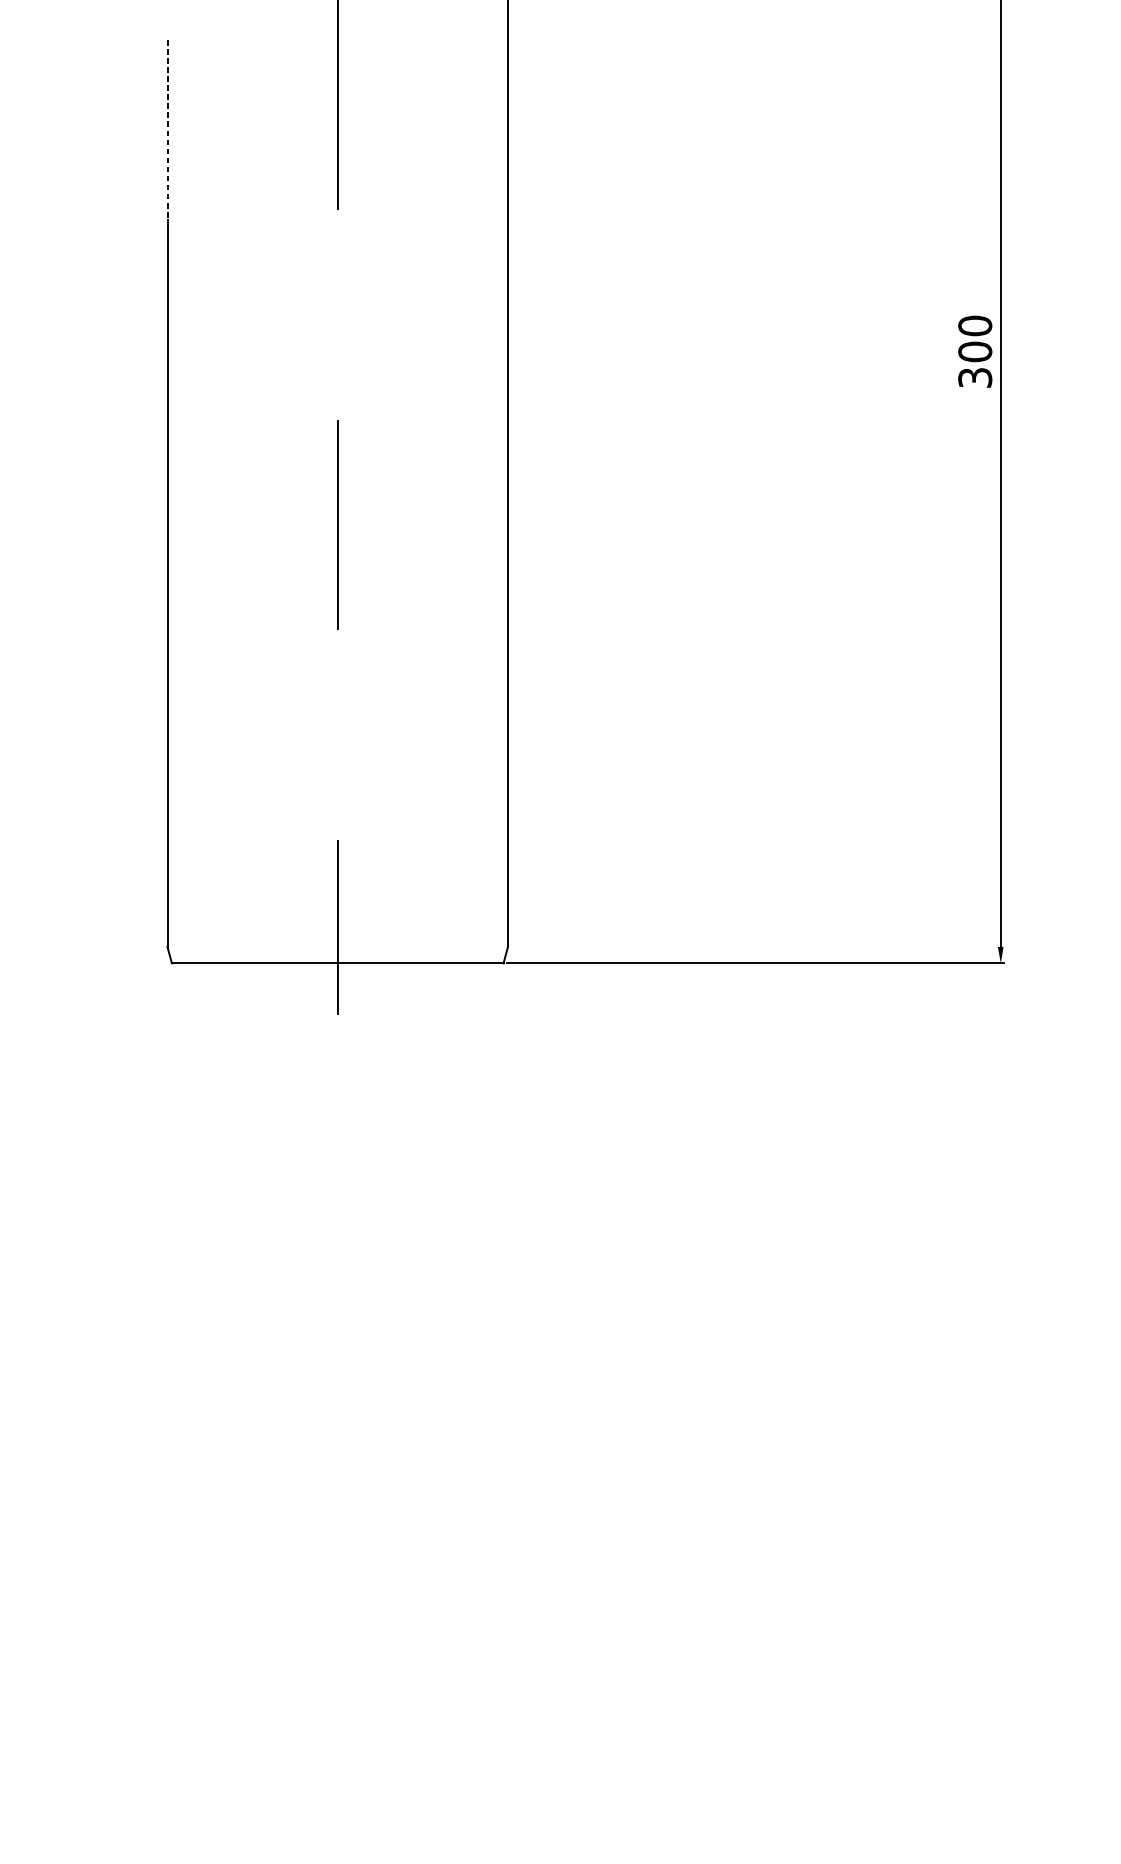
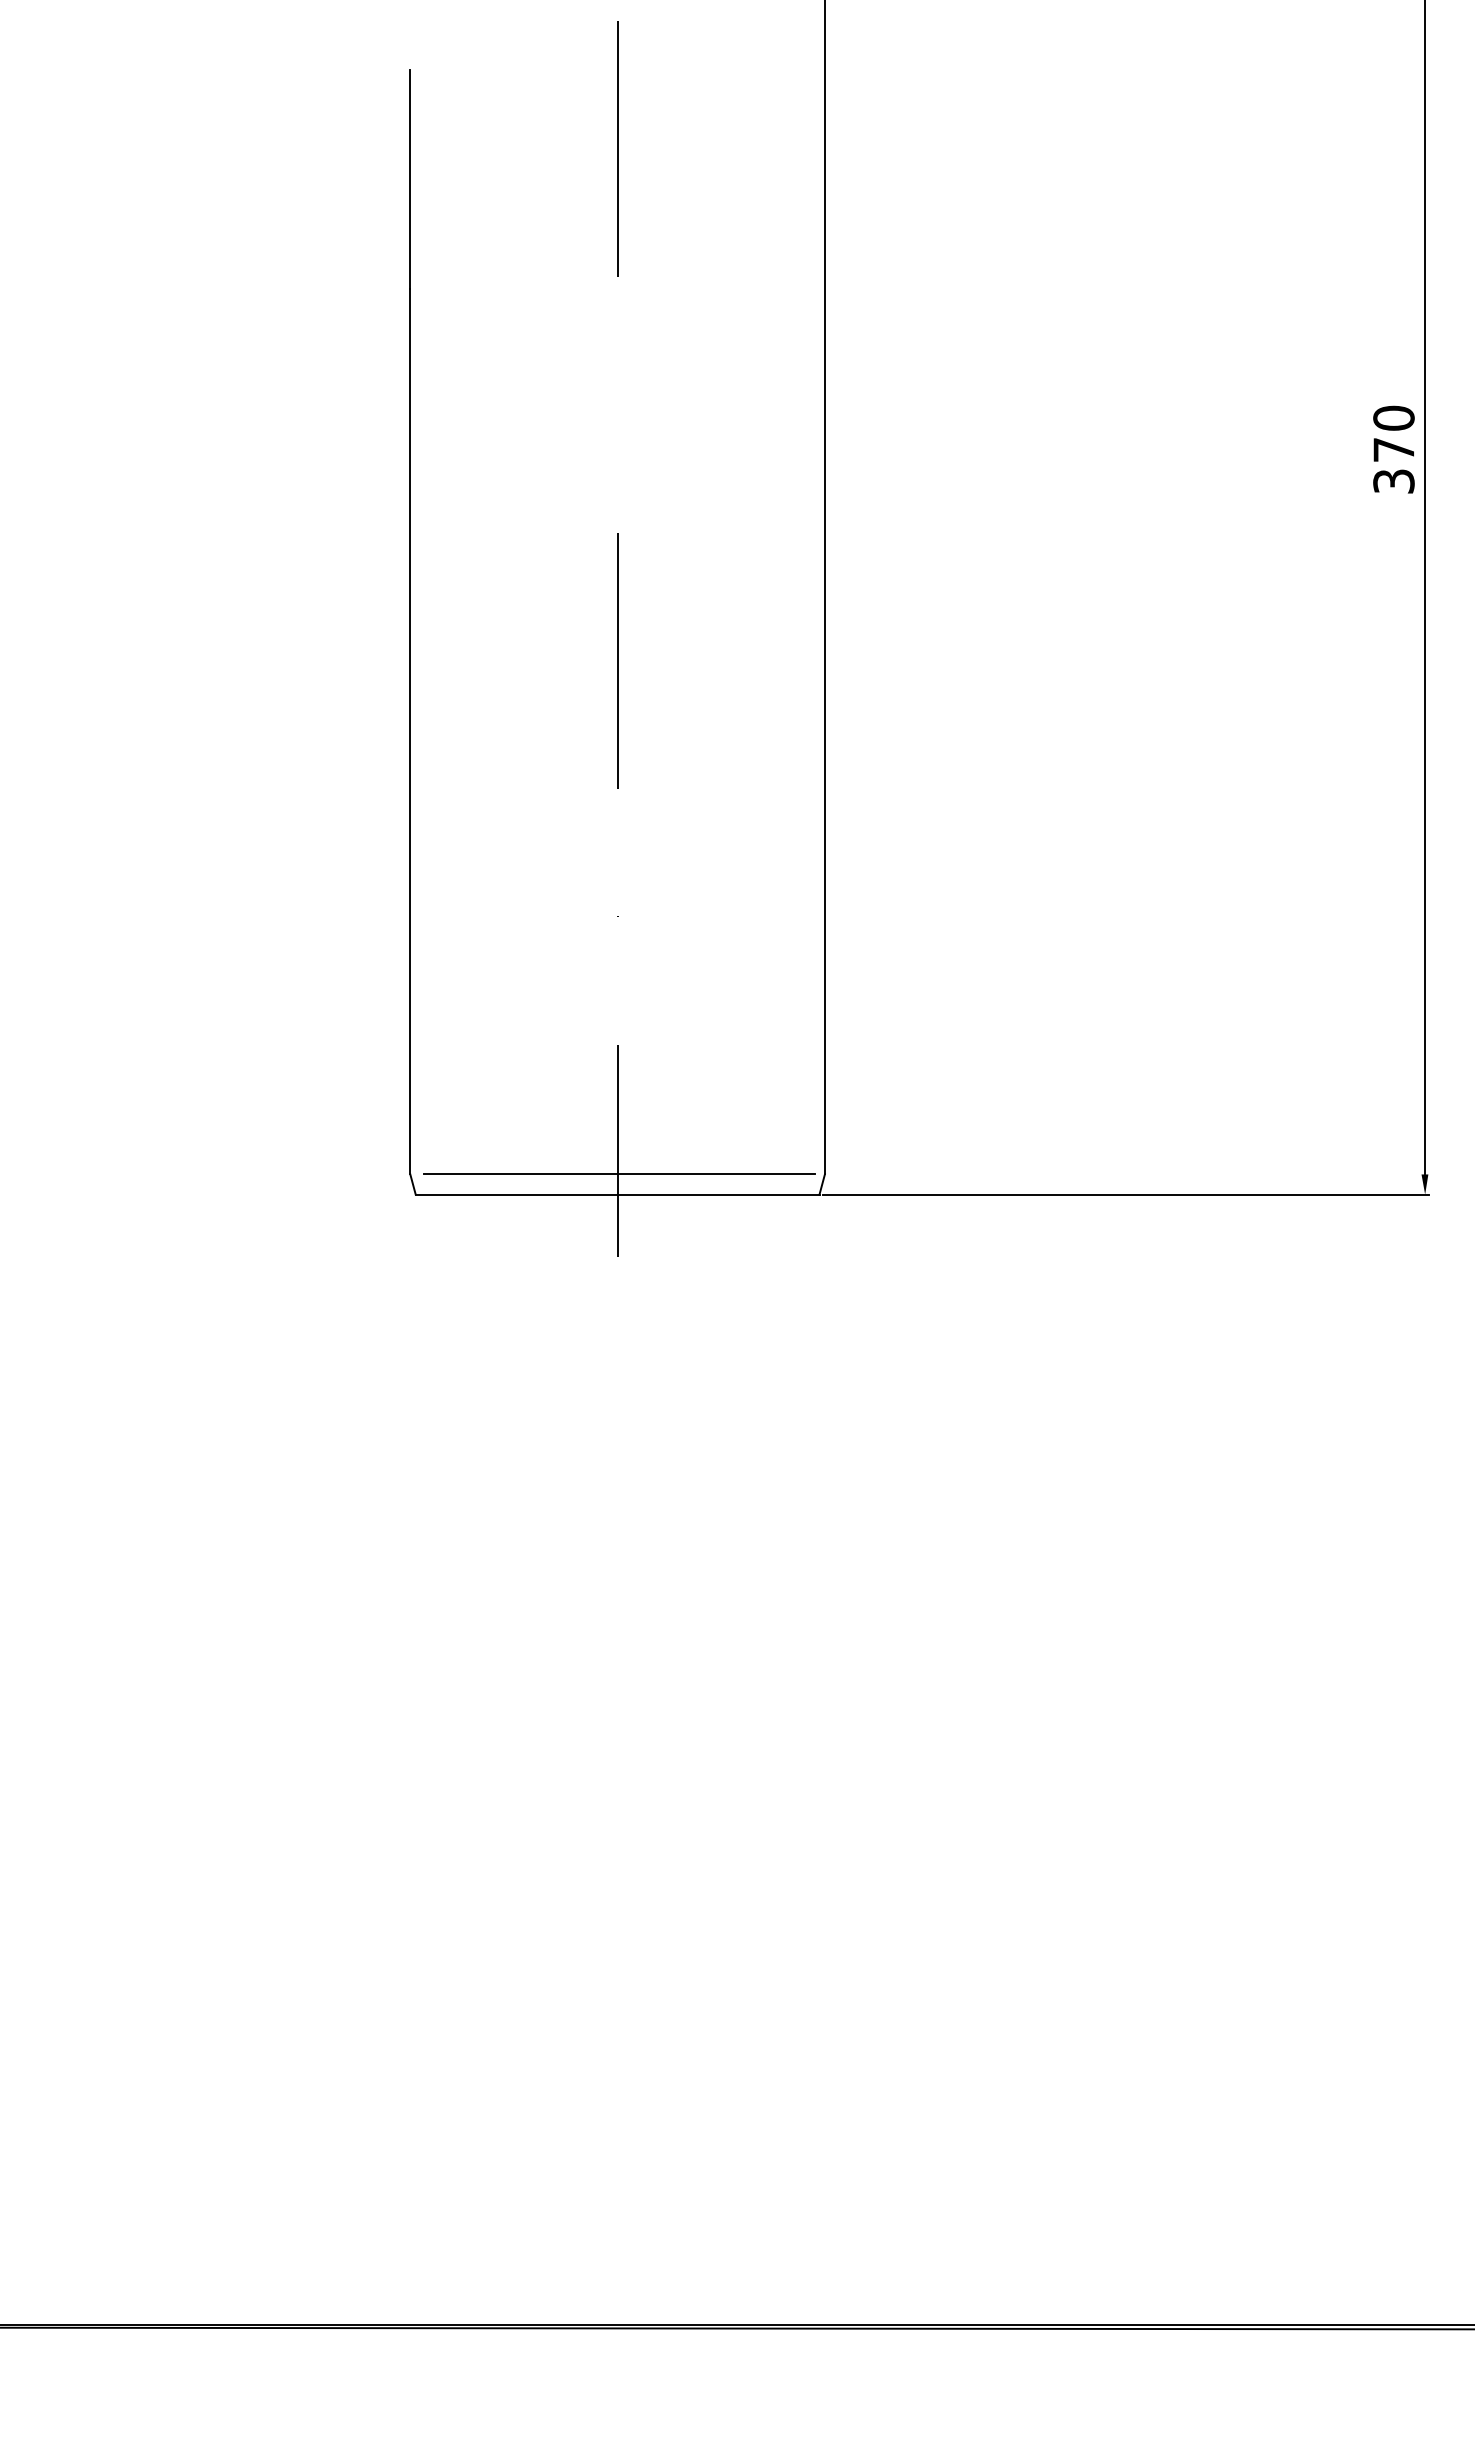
line: (167, 130) -> (410, 180), dashed -> solid
text: (974, 351) -> (1393, 449), 300 -> 370
line: (339, 946) -> (619, 1174), added

